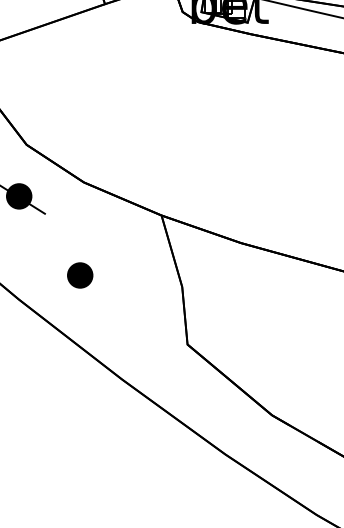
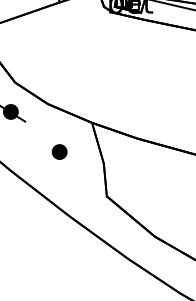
part: (79, 274) -> (59, 151), moved

